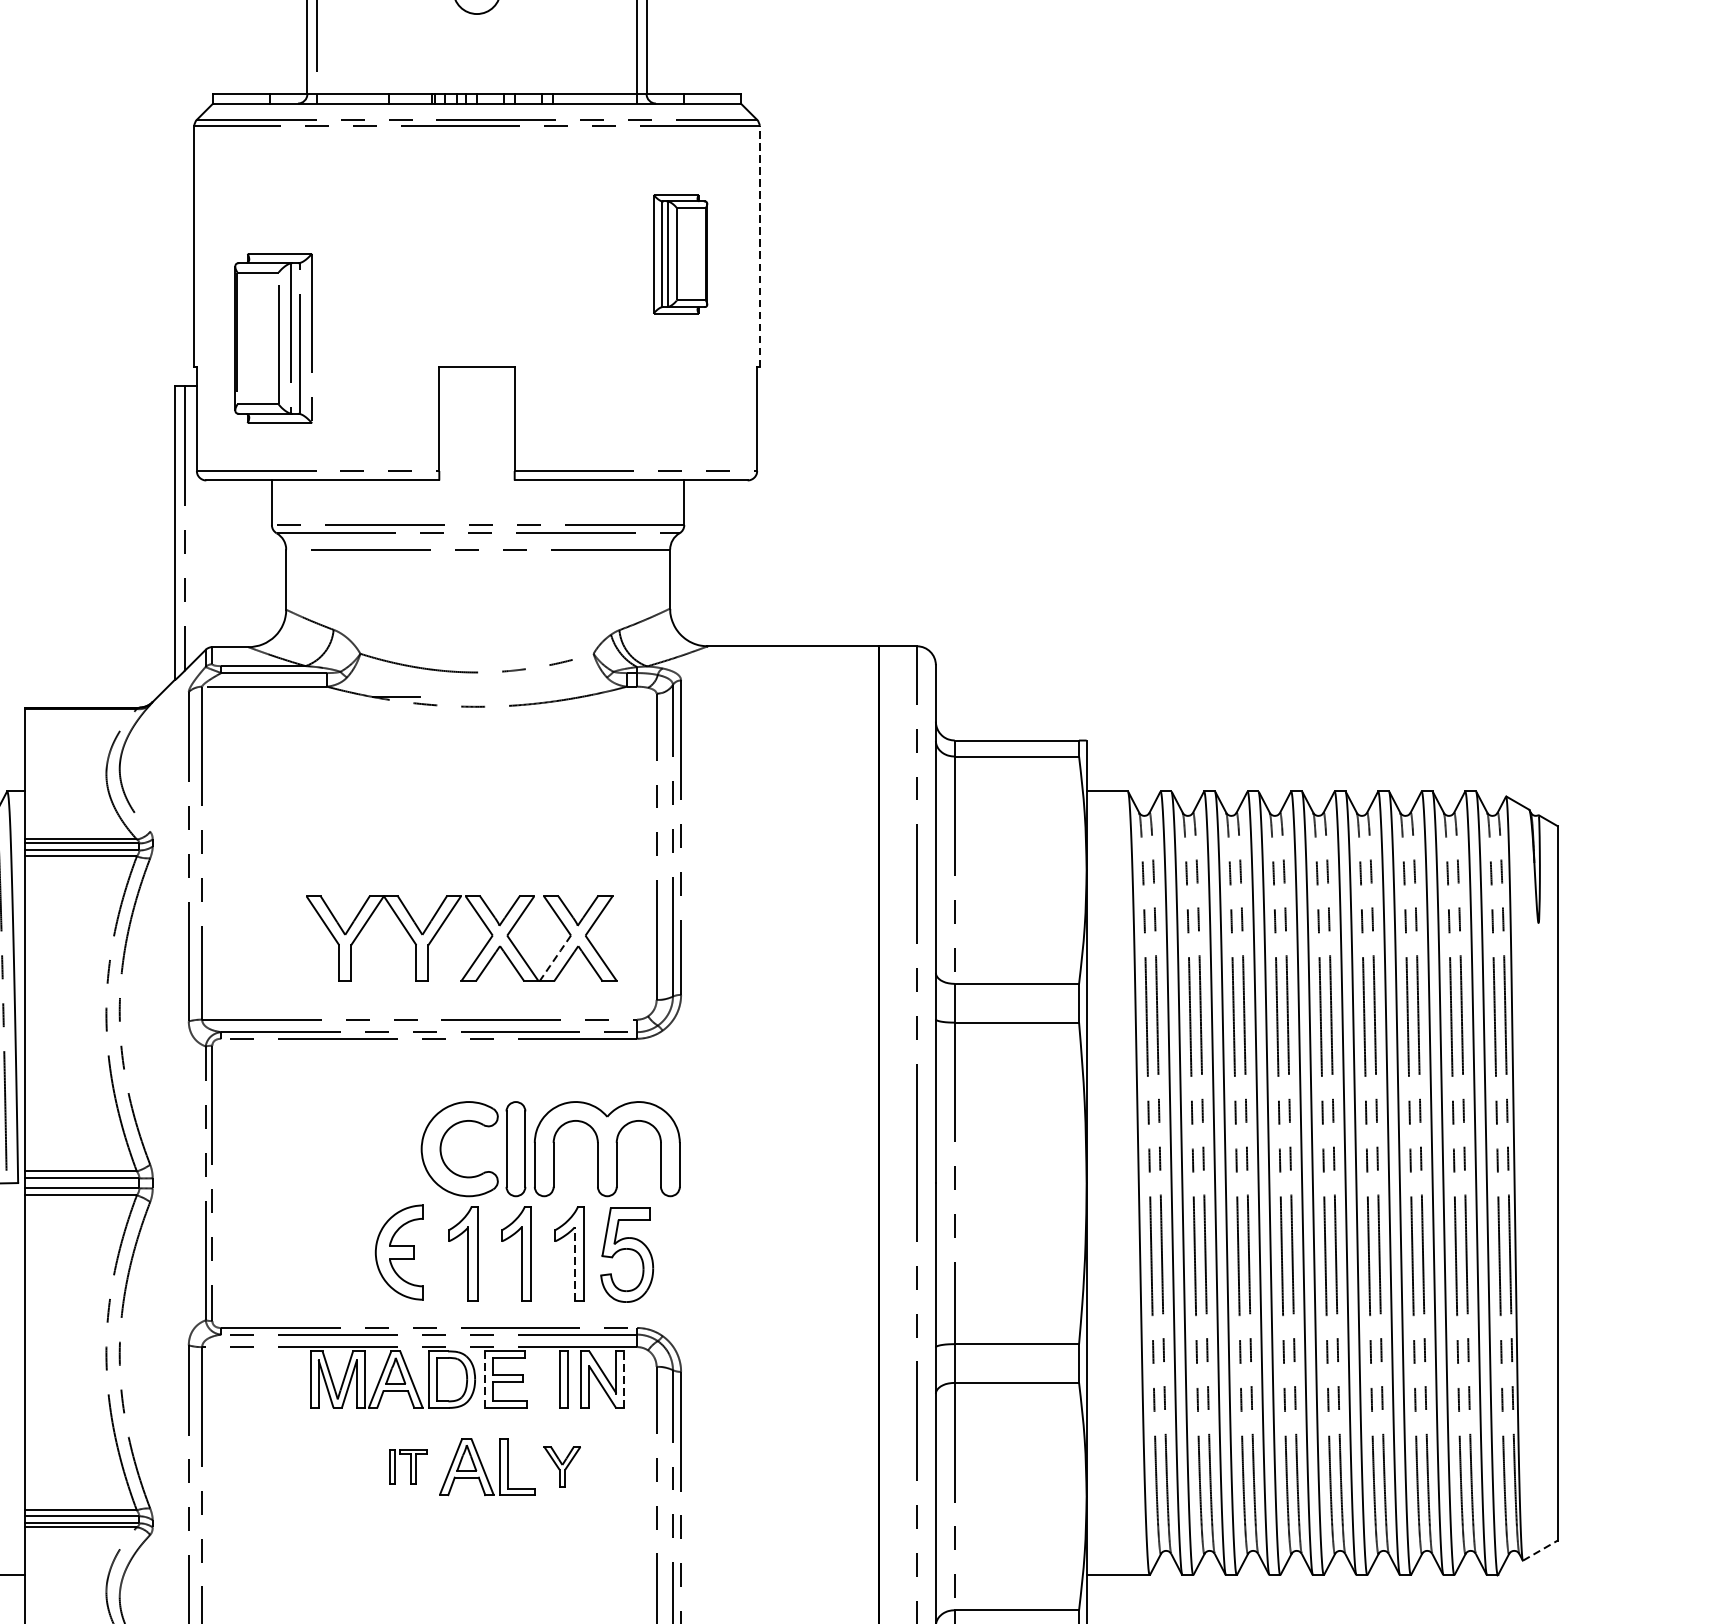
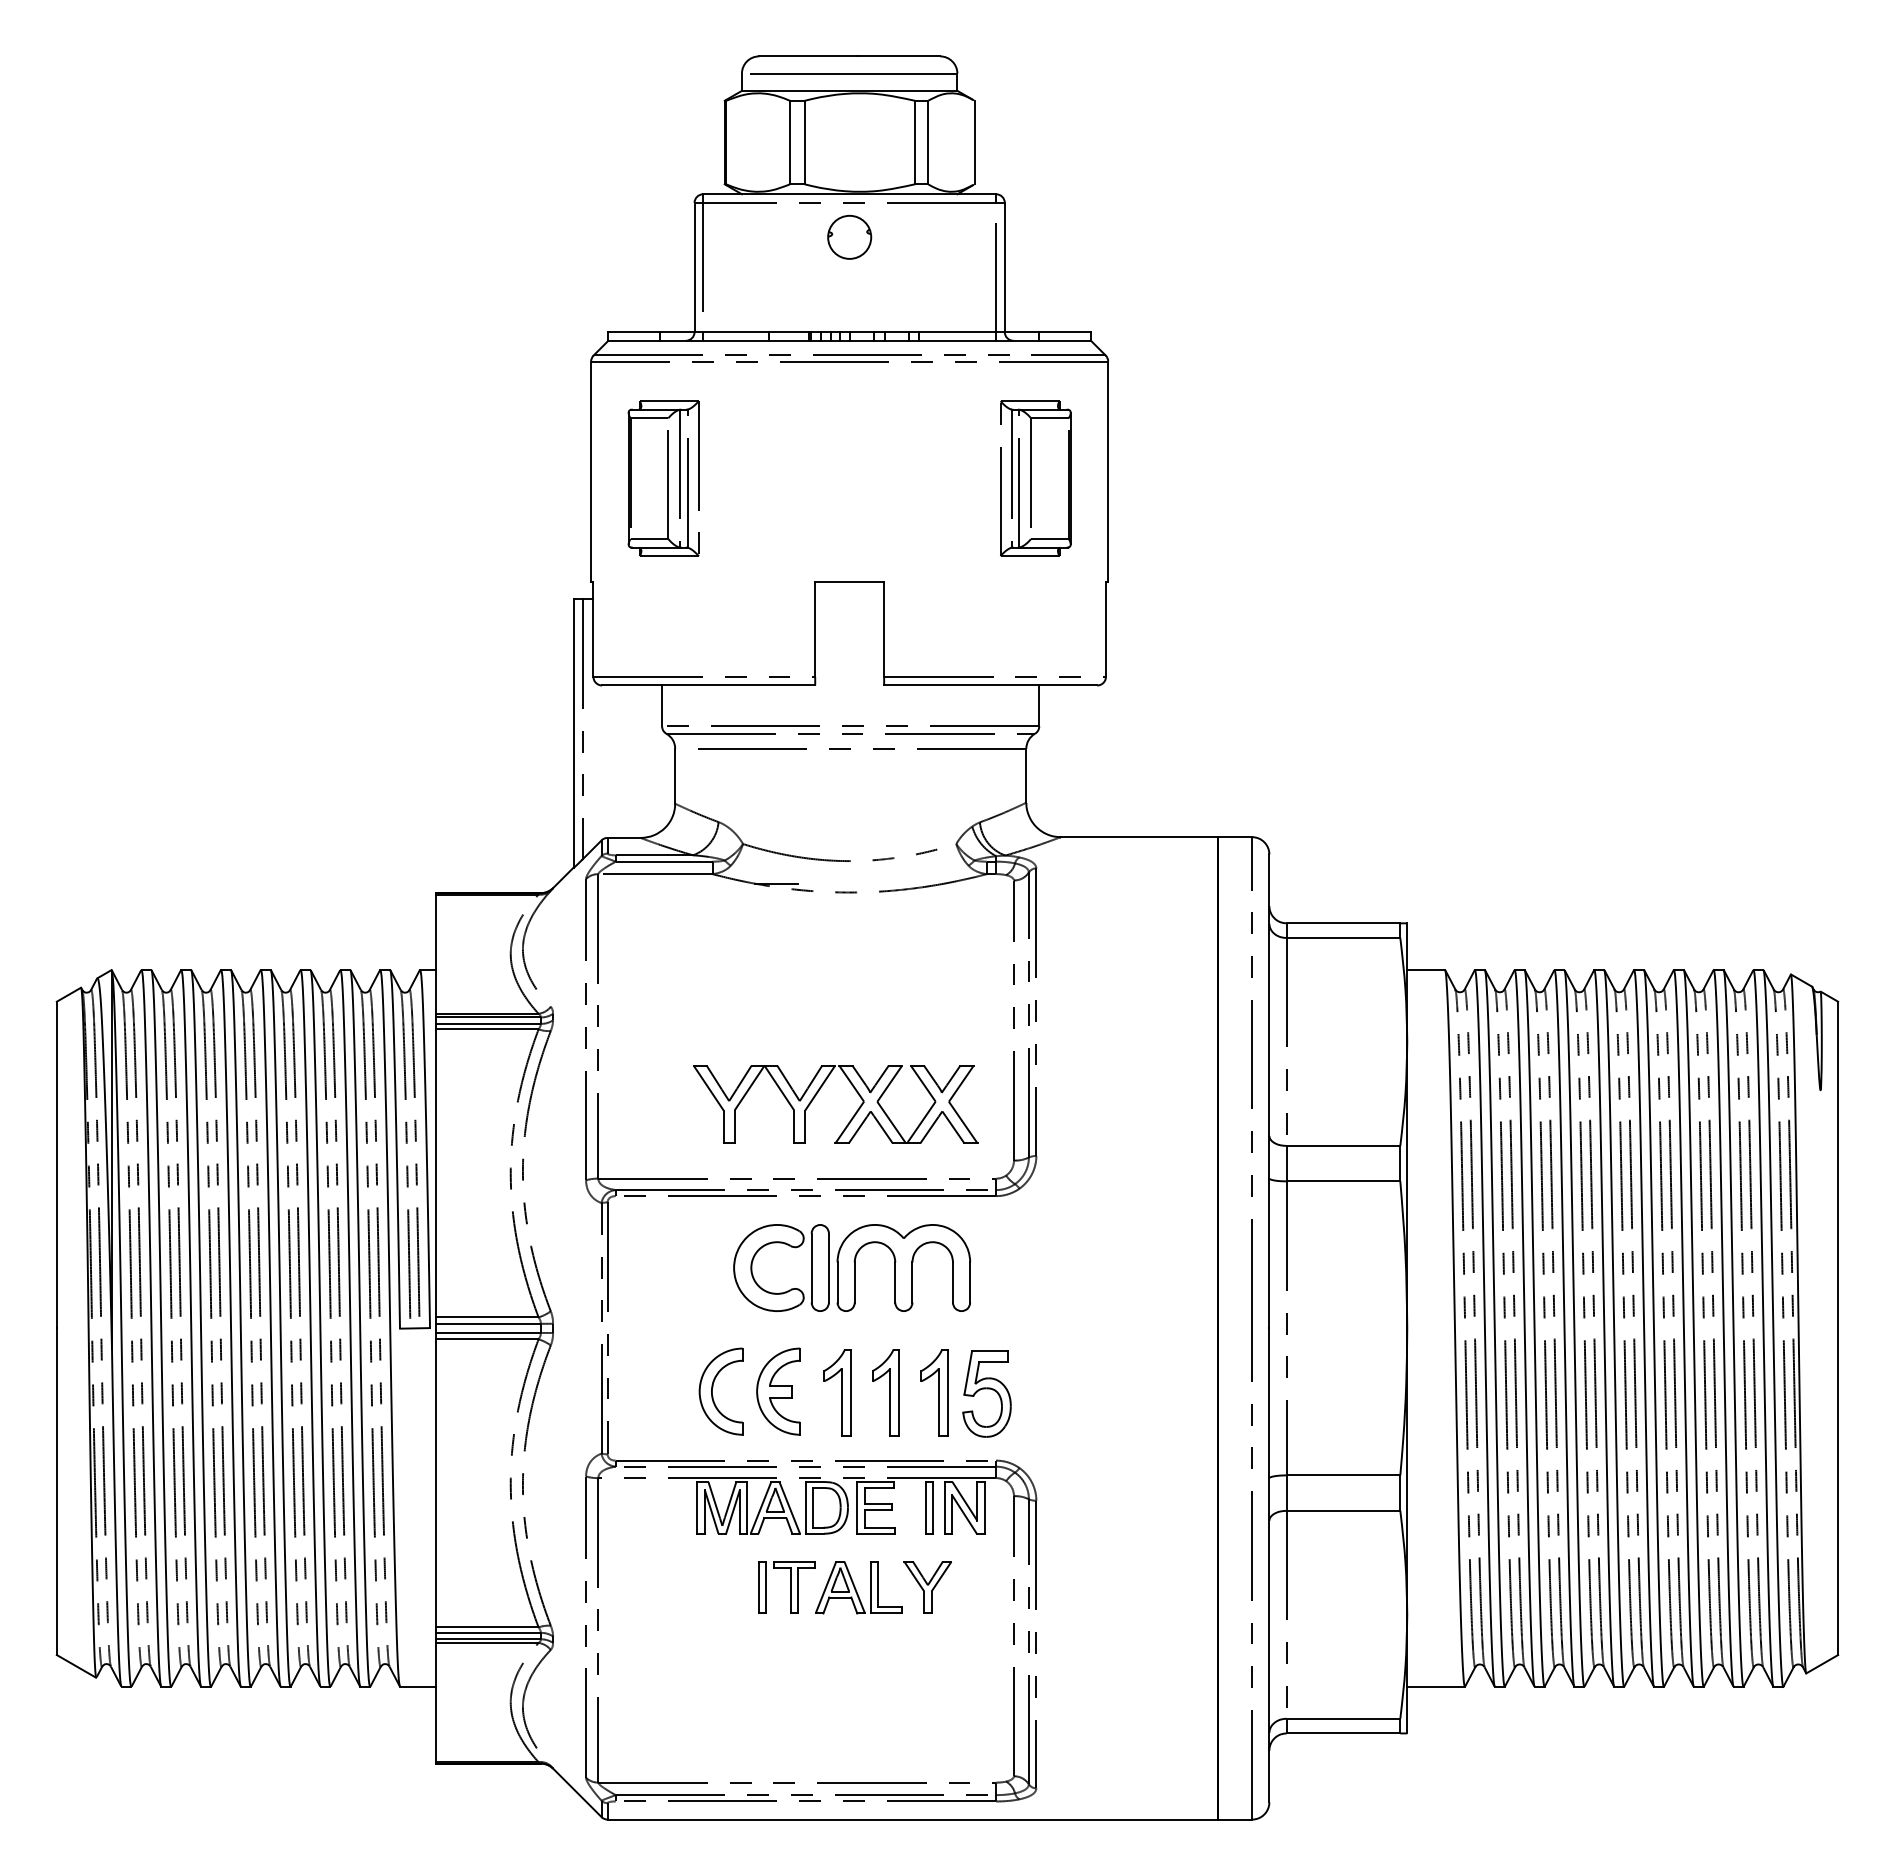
line: (759, 246) -> (1108, 471), dashed -> solid
part: (680, 254) -> (1035, 478), size x1.43
part: (273, 338) -> (663, 478), moved
line: (555, 958) -> (921, 1122), dashed -> solid
part: (551, 1148) -> (852, 1267), moved
part: (327, 1252) -> (712, 1391), added
line: (574, 1264) -> (938, 1402), dashed -> solid
line: (485, 1379) -> (857, 1507), dashed -> solid
line: (624, 1379) -> (984, 1507), dashed -> solid
part: (407, 1466) -> (786, 1587), size x1.67
part: (562, 1466) -> (927, 1587), size x1.43
line: (1540, 1549) -> (1822, 1663), dashed -> solid

